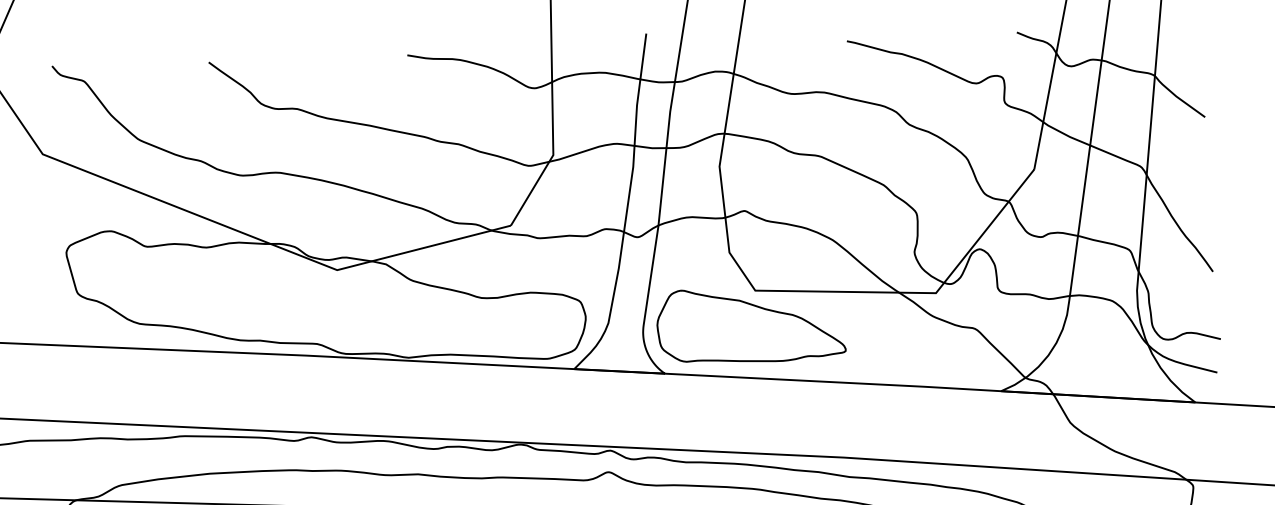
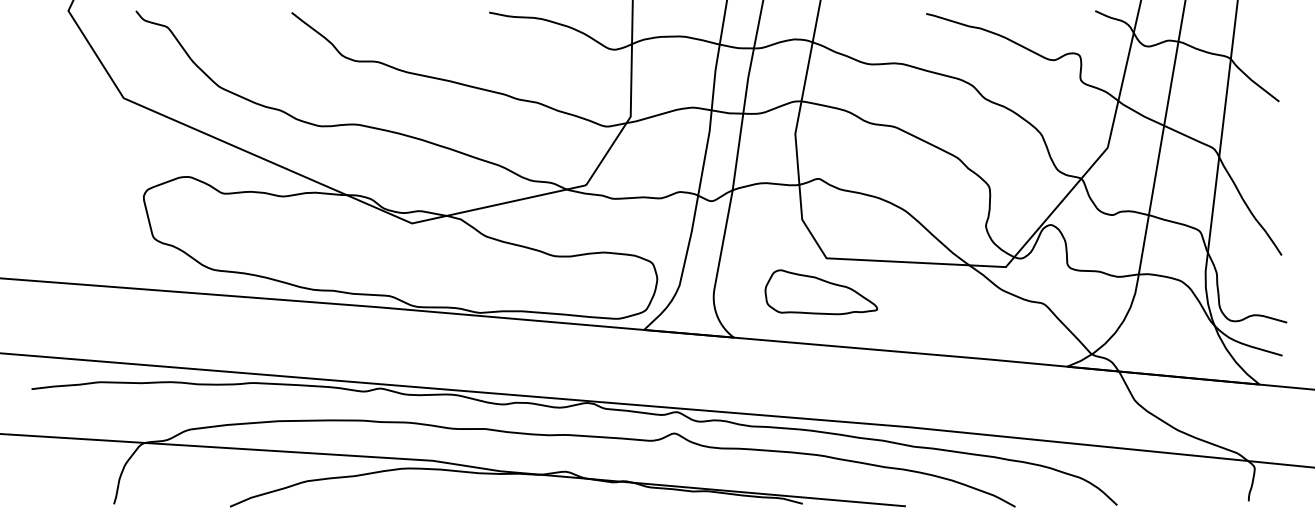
part: (751, 324) -> (821, 291), size x0.6

